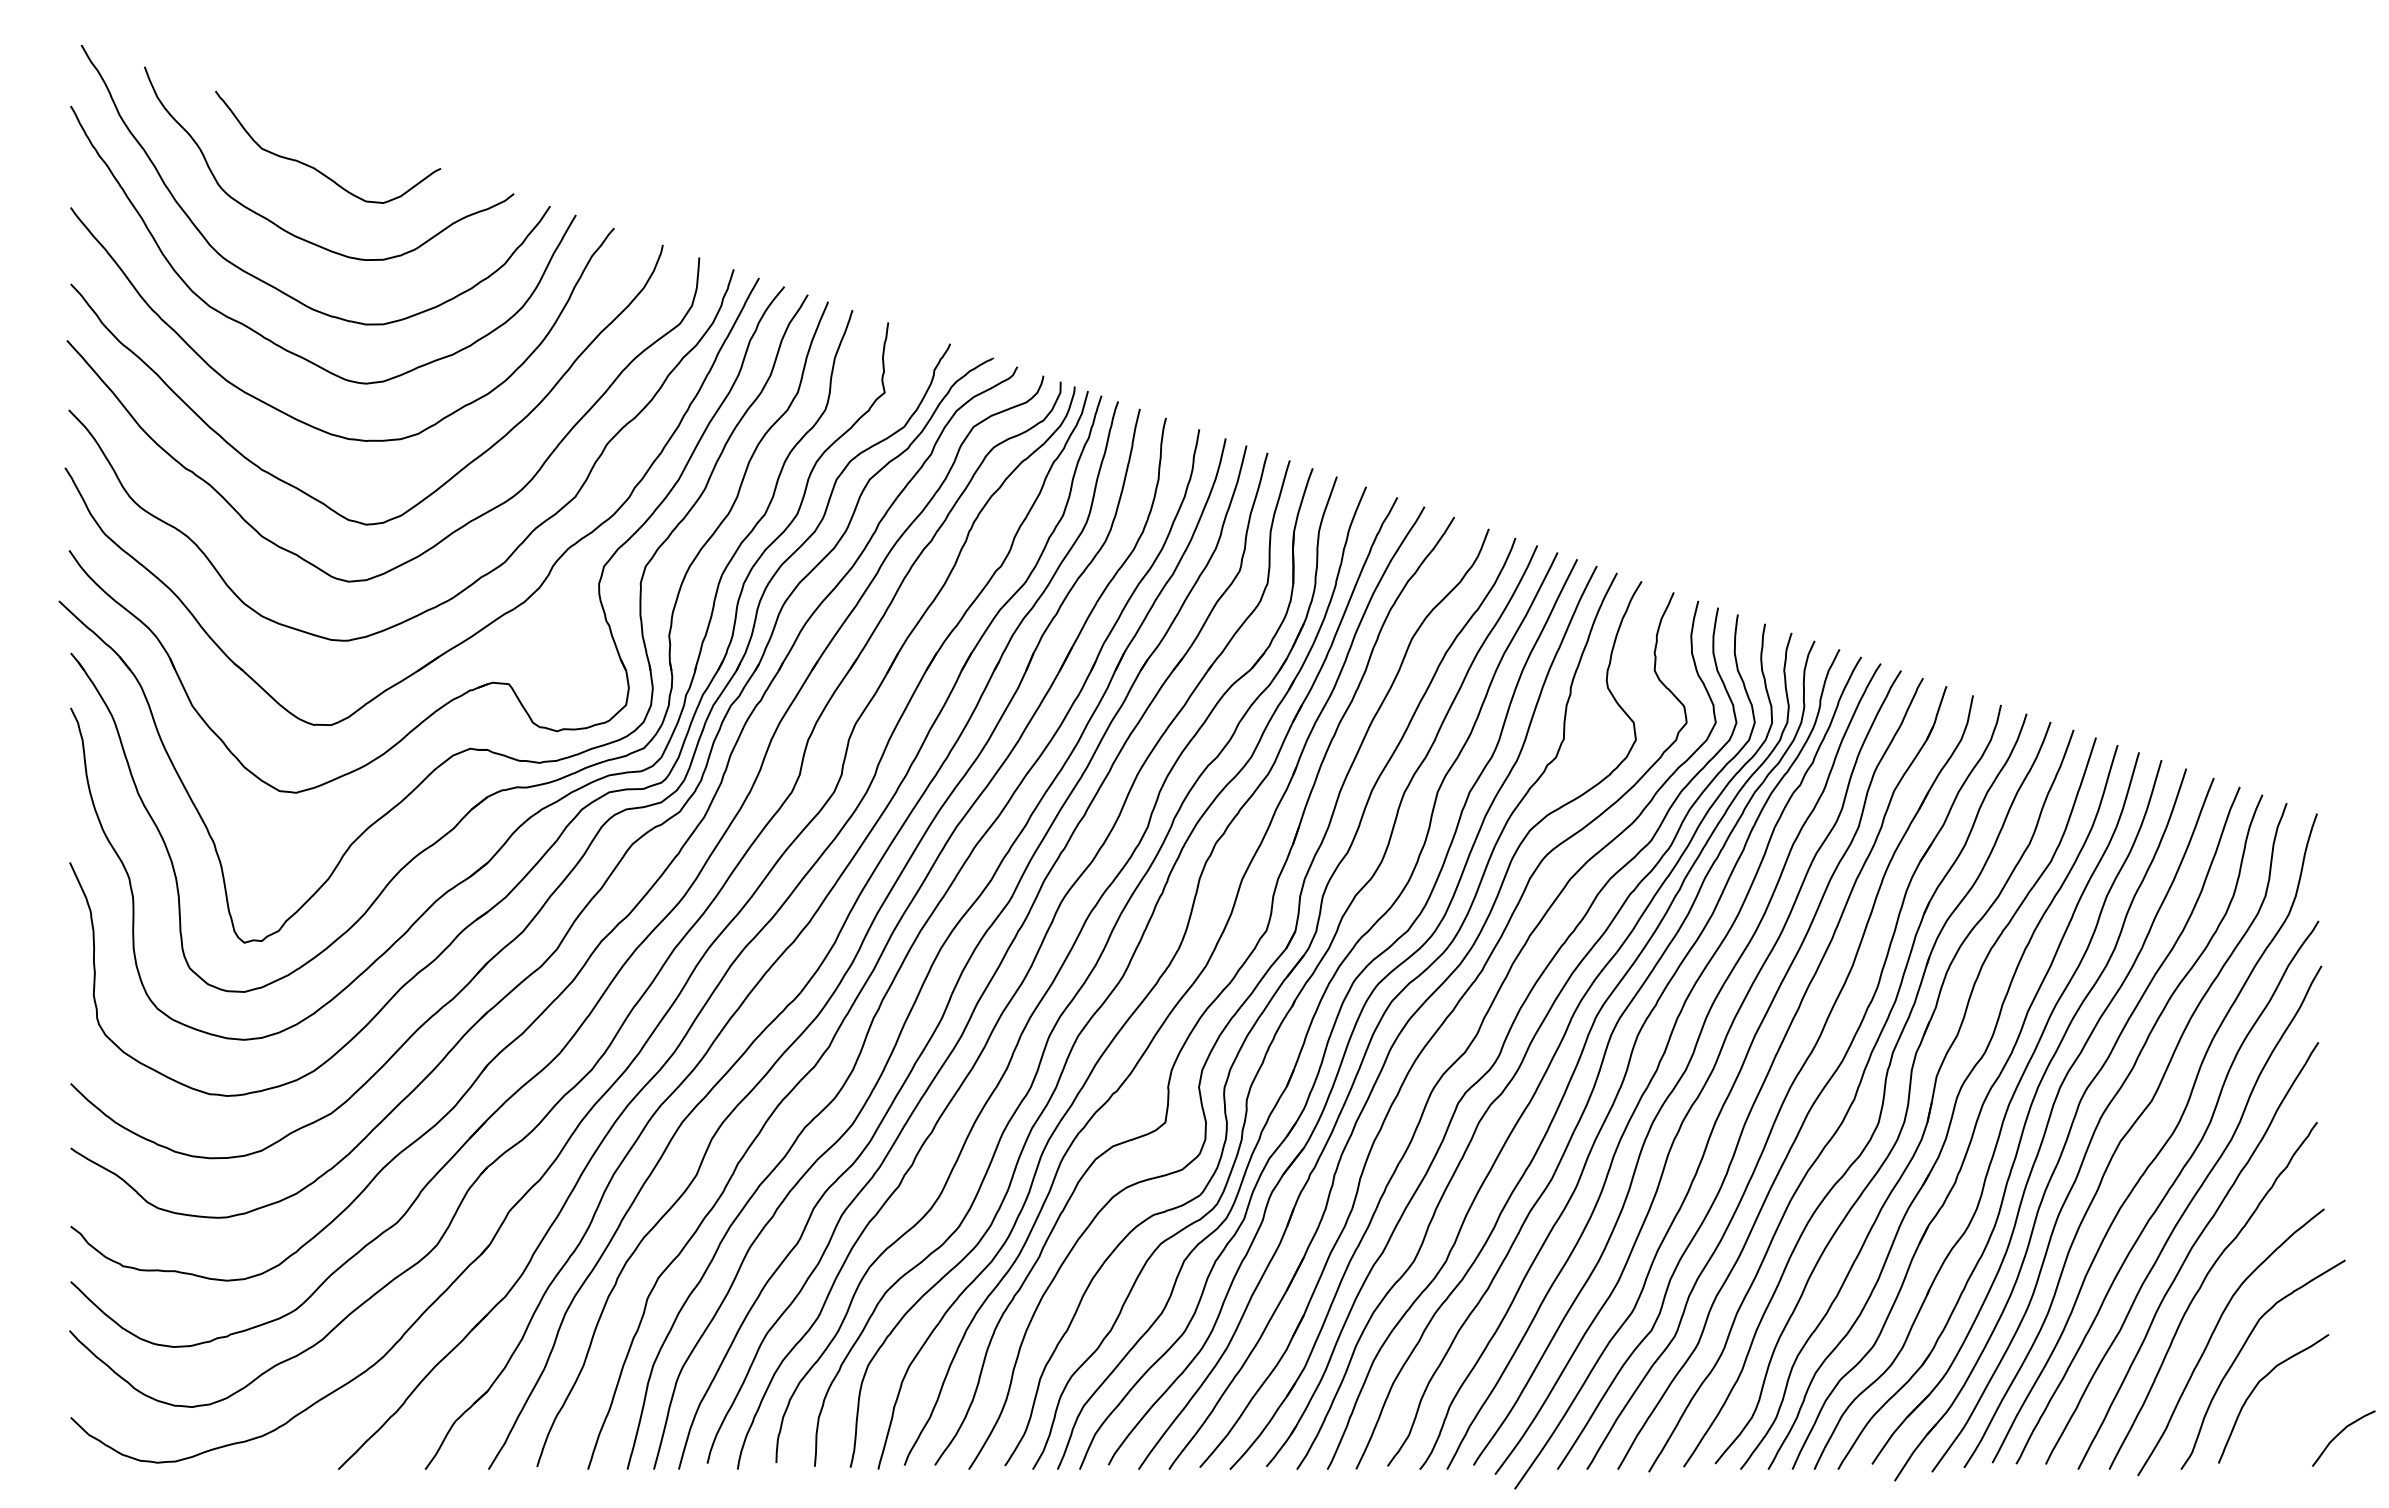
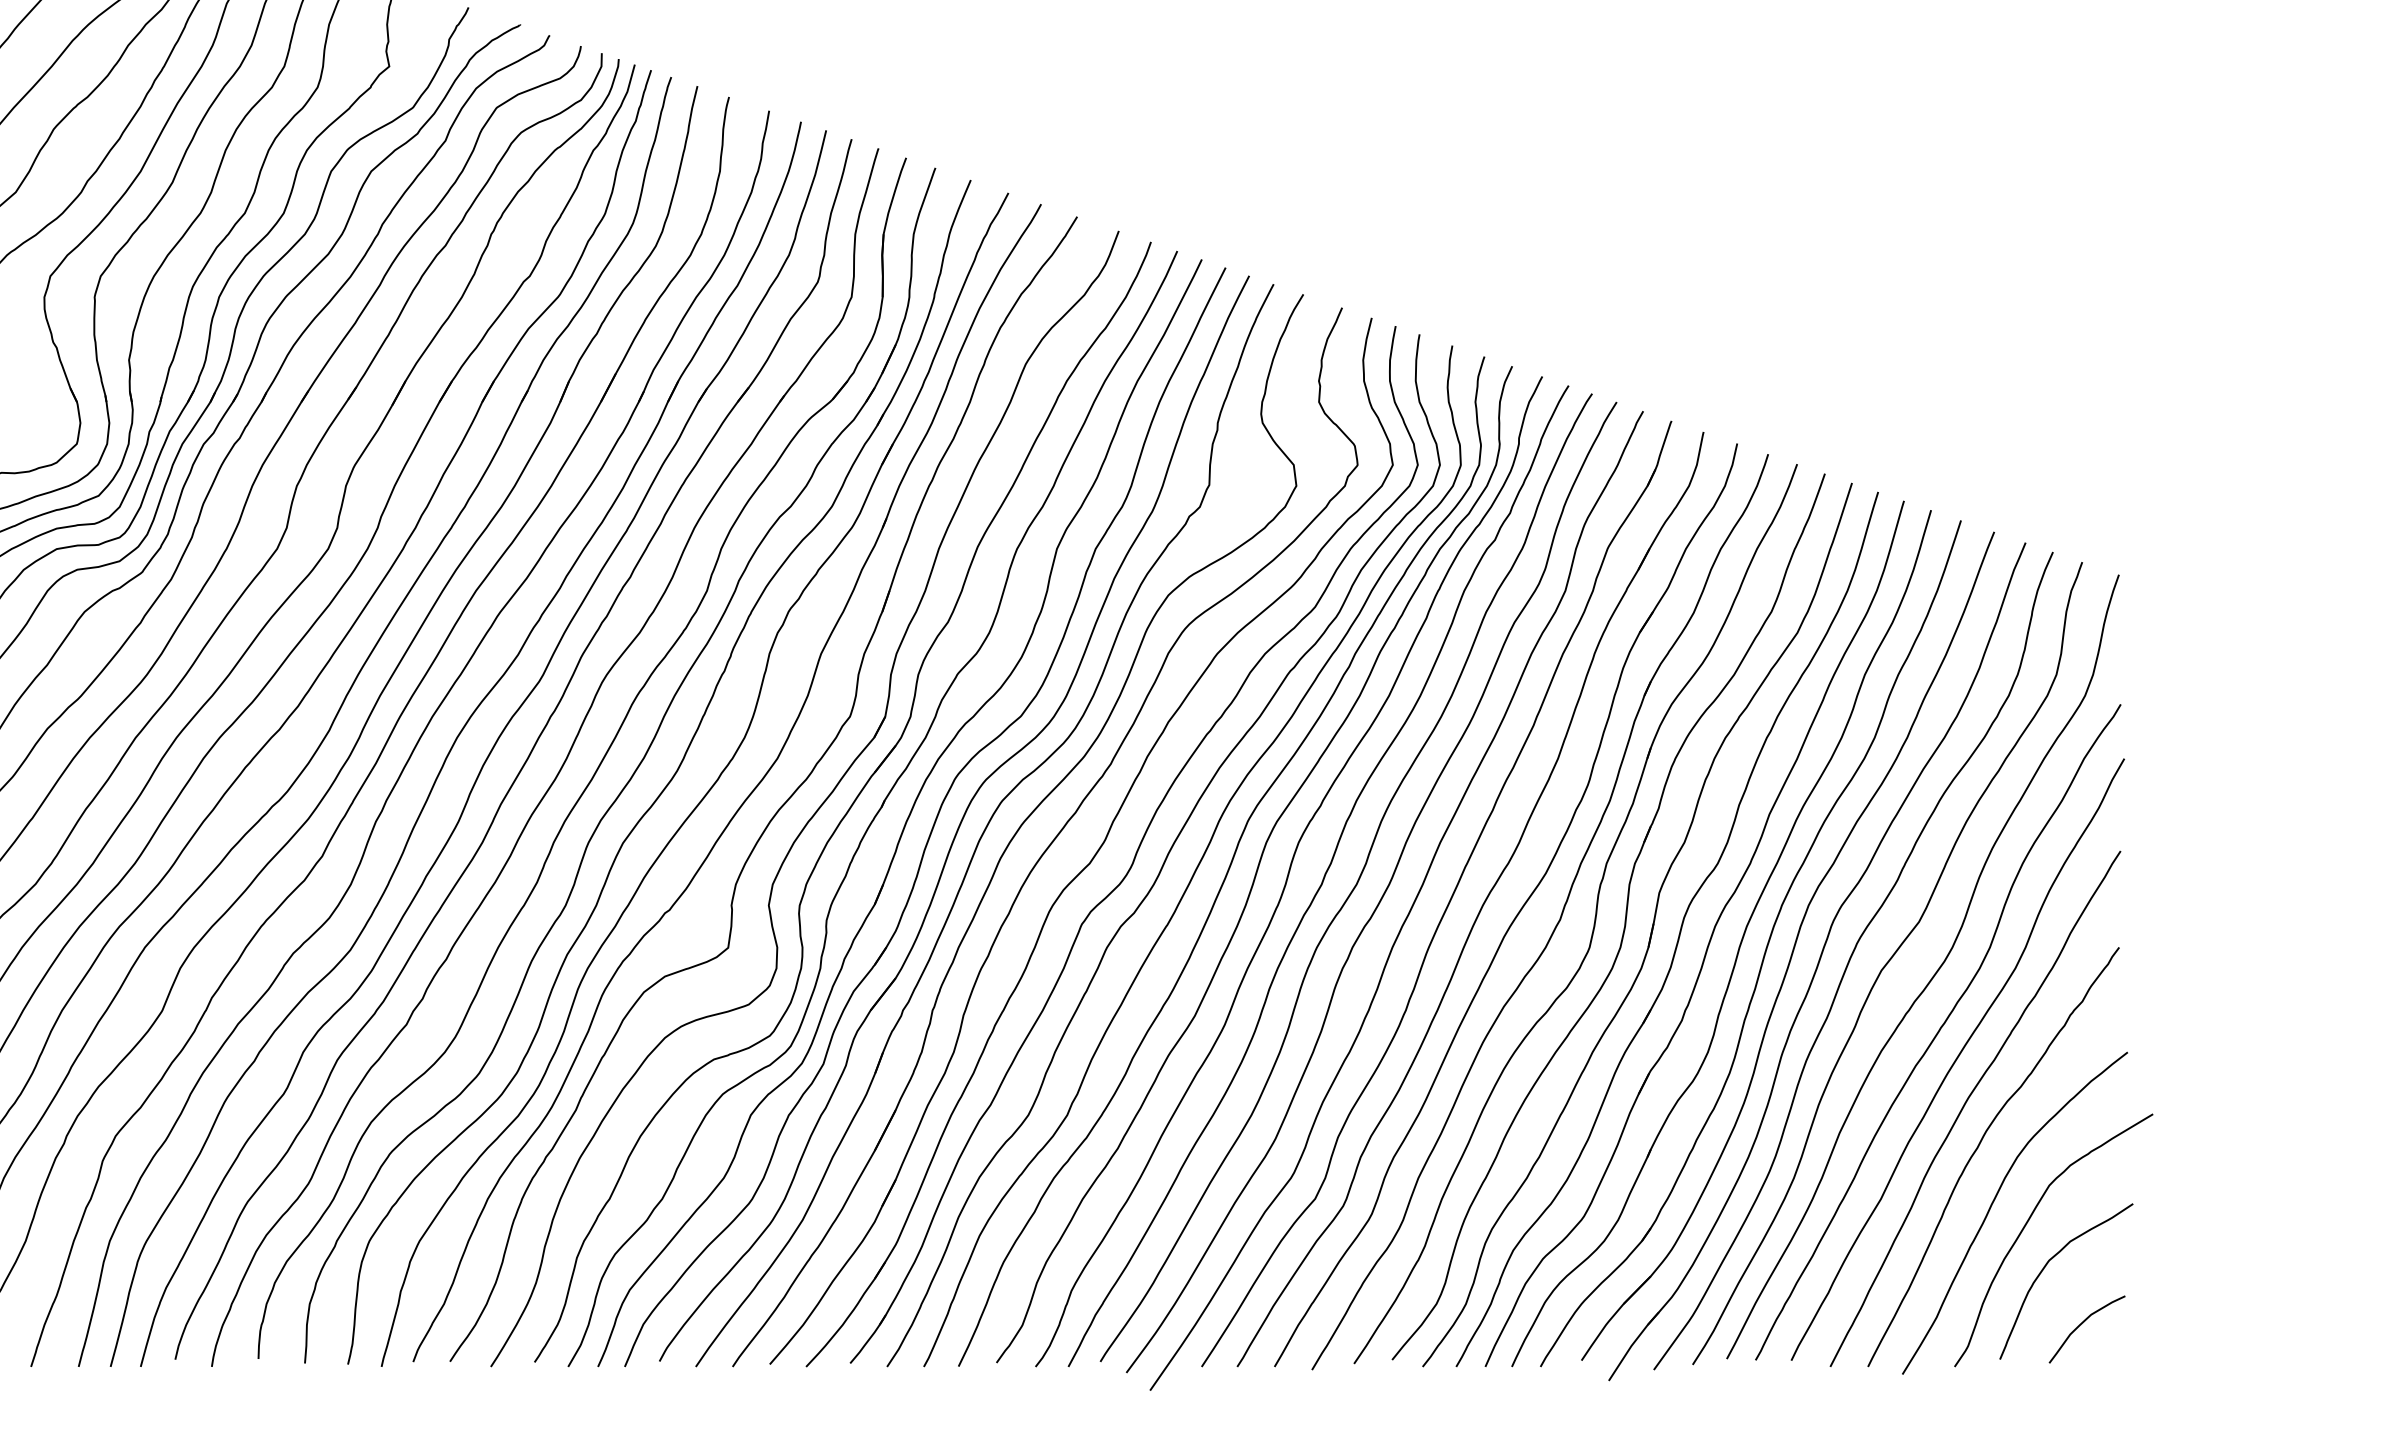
curve: (2339, 1434) -> (2081, 1324), moved

